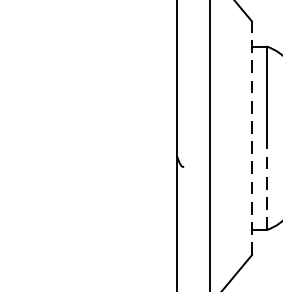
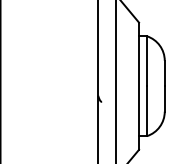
line: (252, 138) -> (139, 86), dashed -> solid
line: (265, 184) -> (146, 111), dashed -> solid

